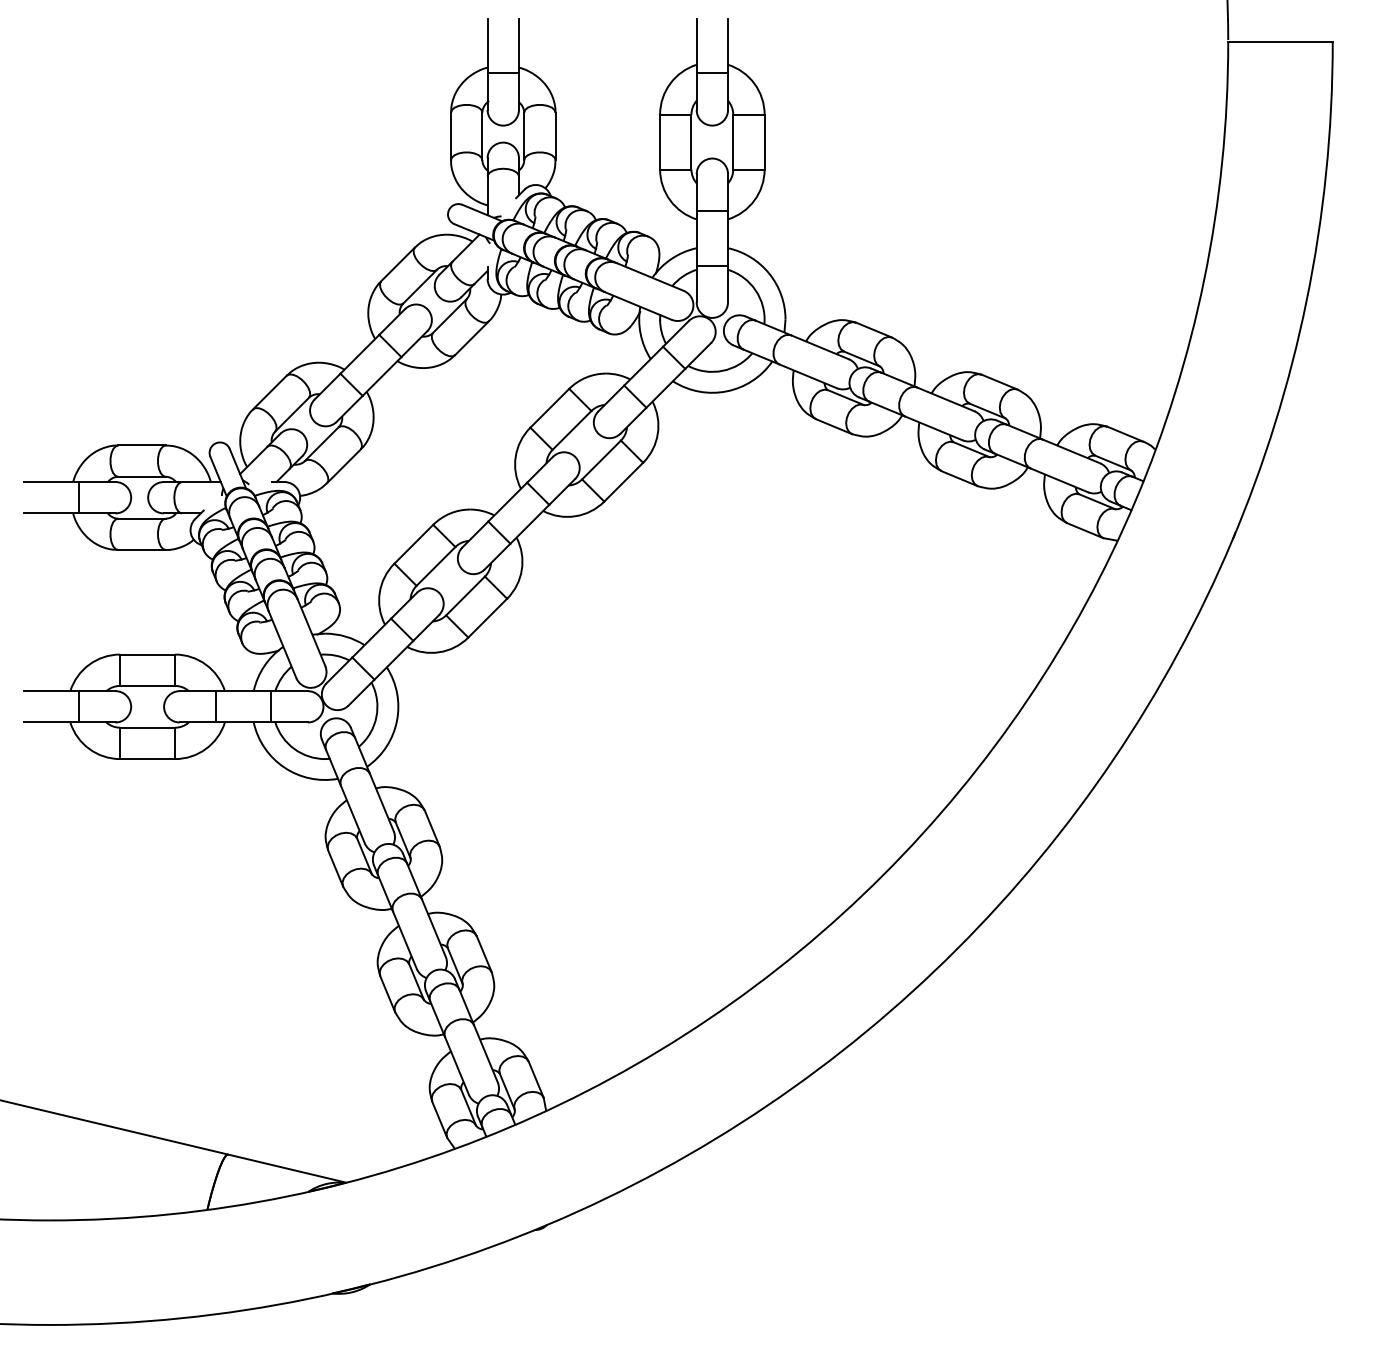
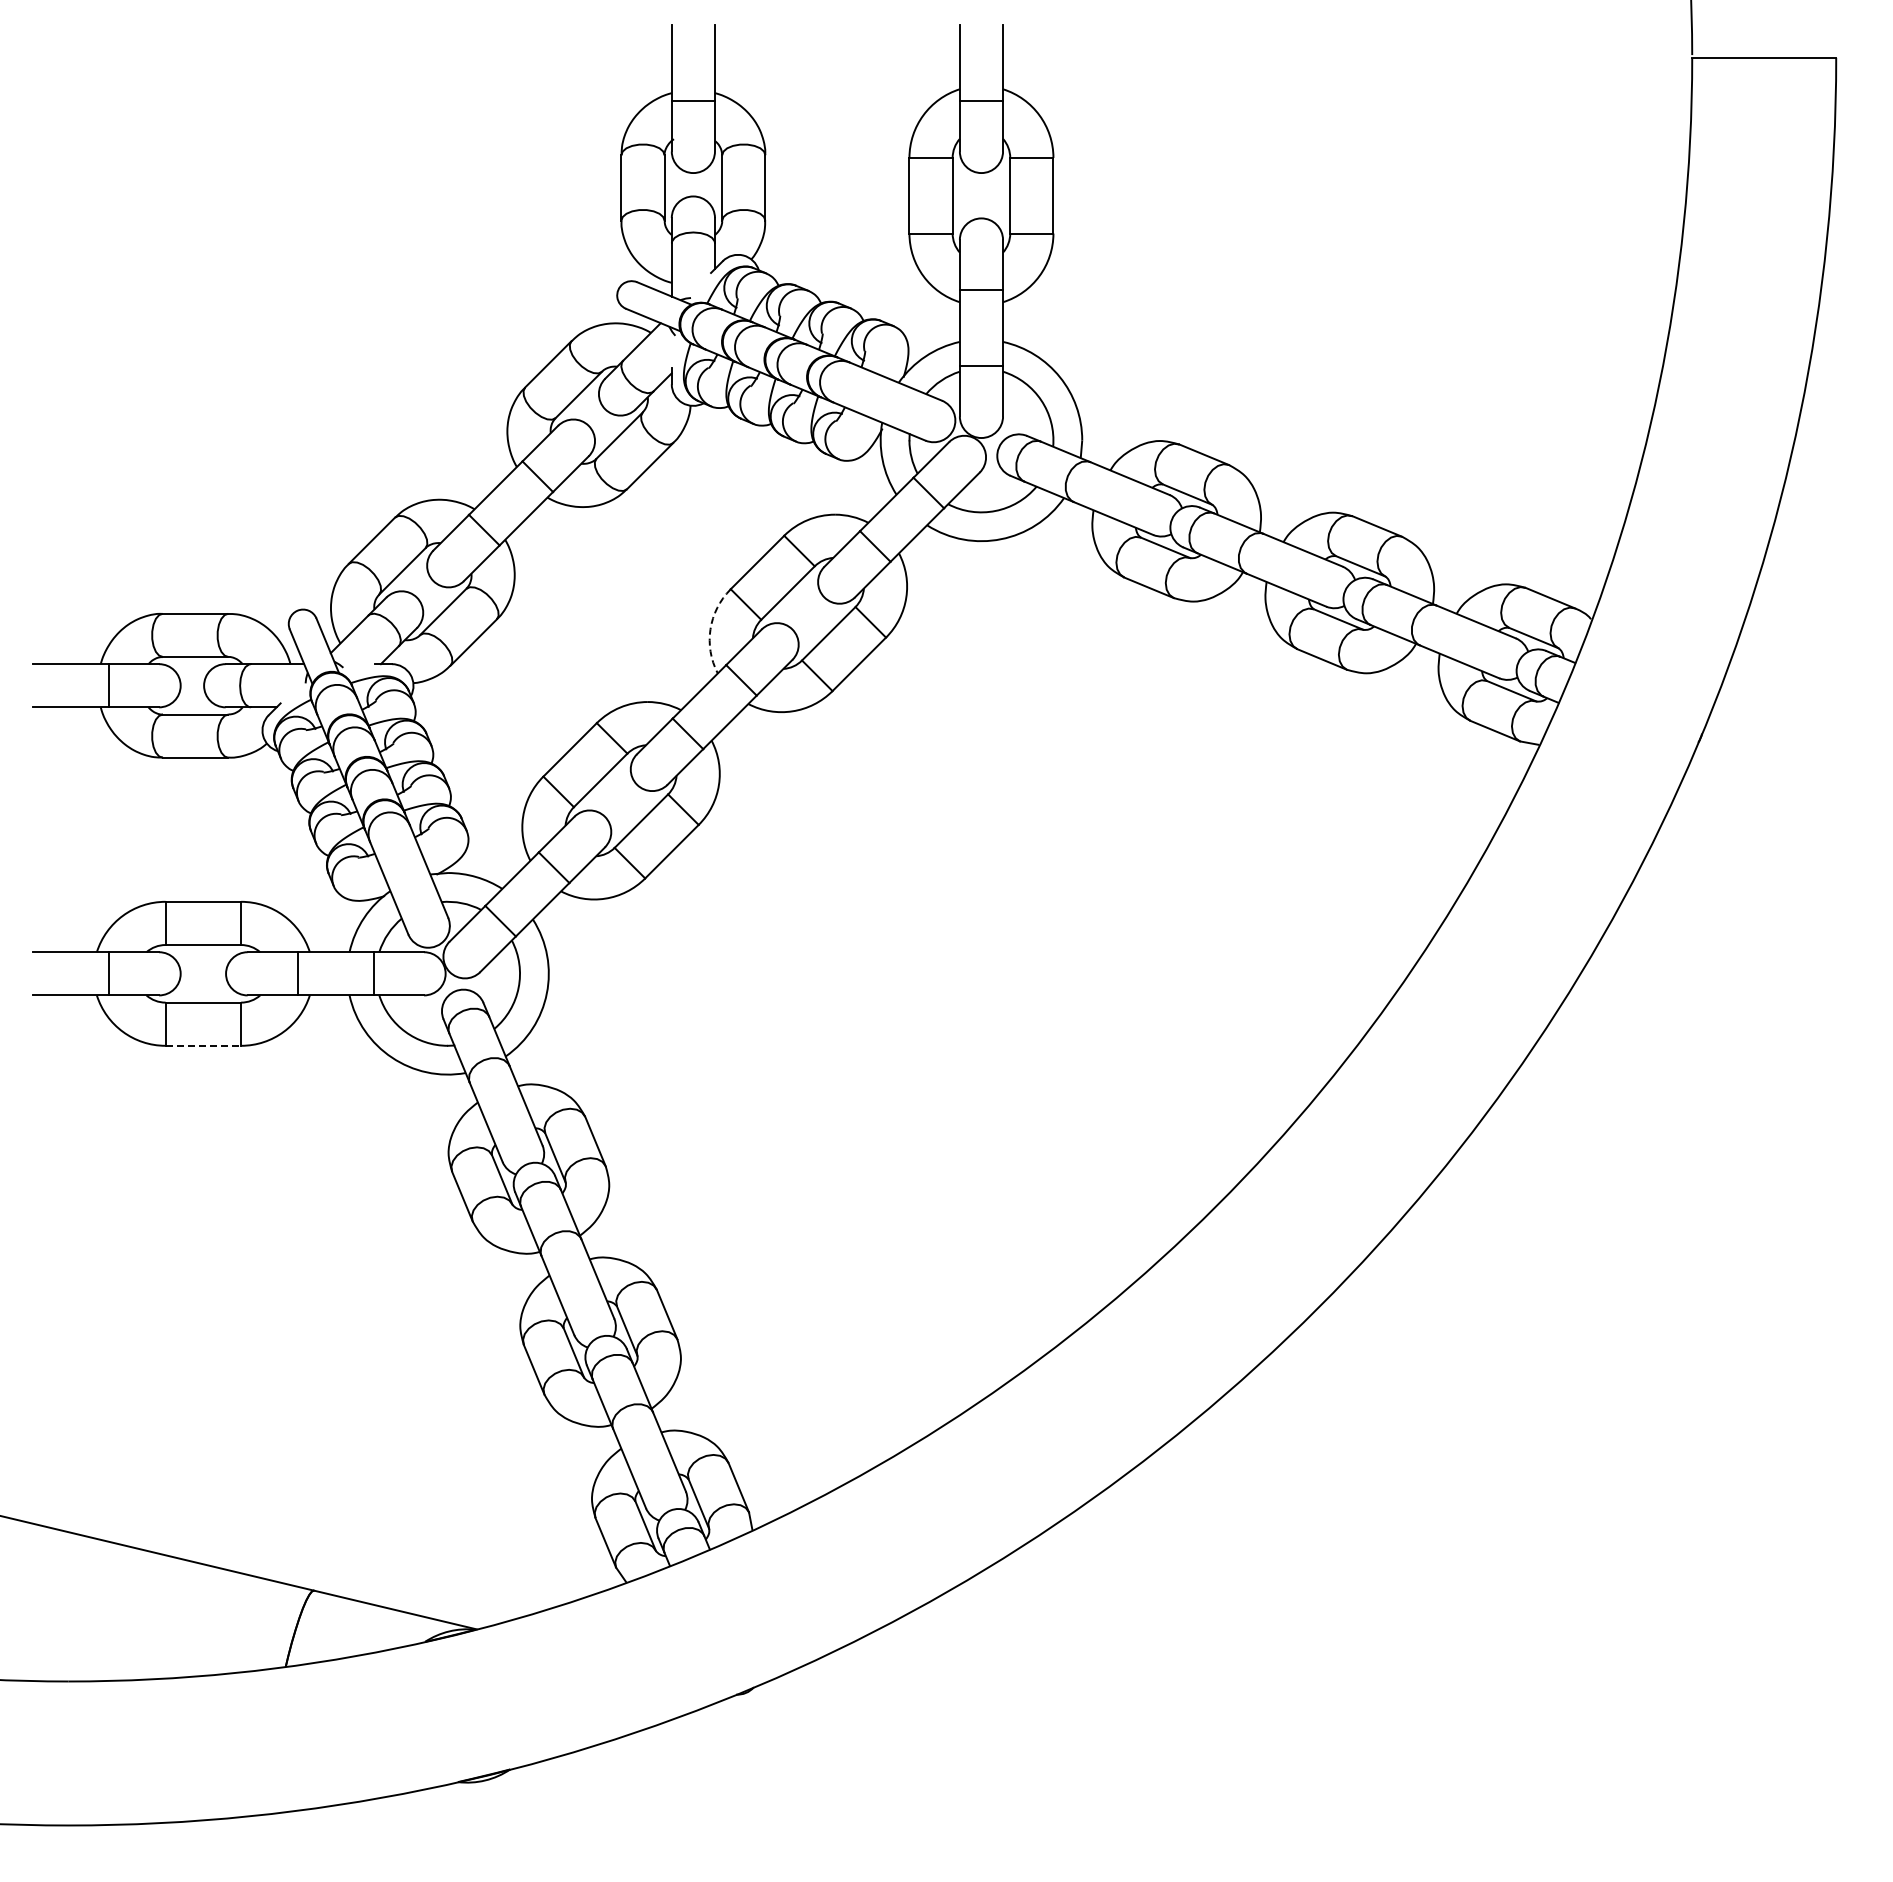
arc: (515, 456) -> (710, 629), solid -> dashed
line: (147, 758) -> (203, 1045), solid -> dashed

